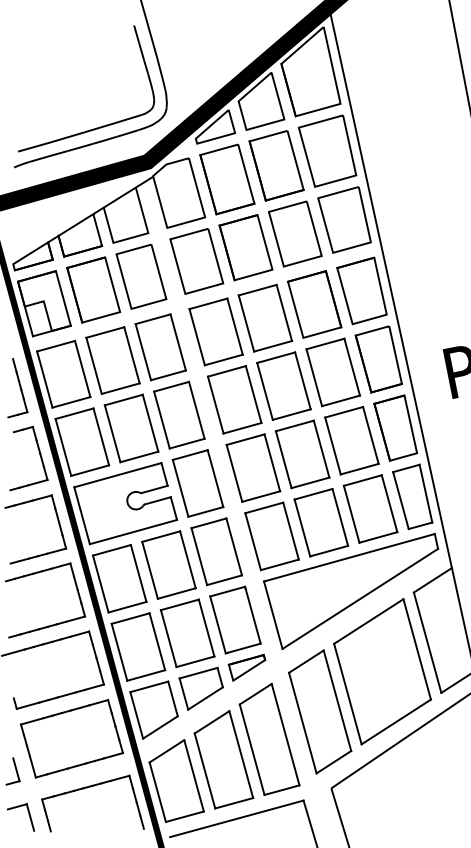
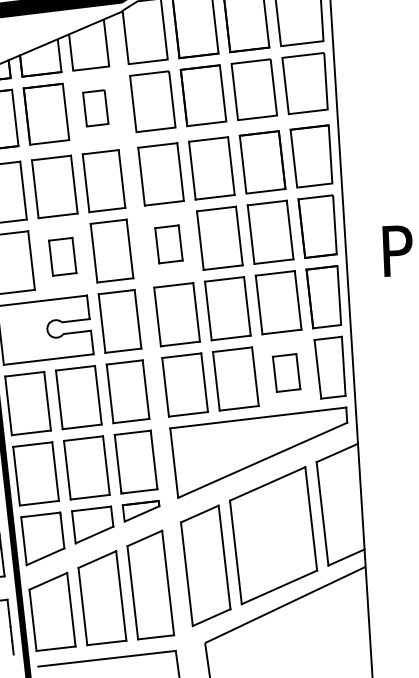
part: (141, 276) -> (95, 108), size x0.6
part: (234, 399) -> (168, 243), size x0.6
part: (131, 428) -> (62, 256), size x0.6
part: (370, 508) -> (286, 372), size x0.6

